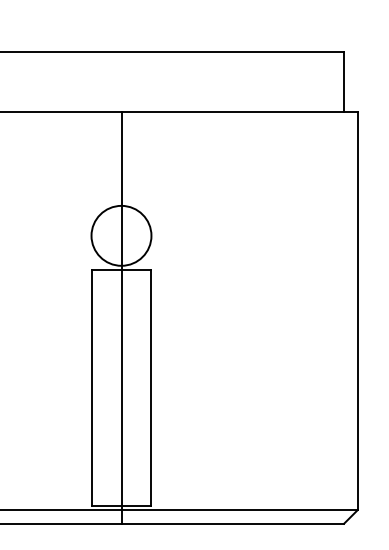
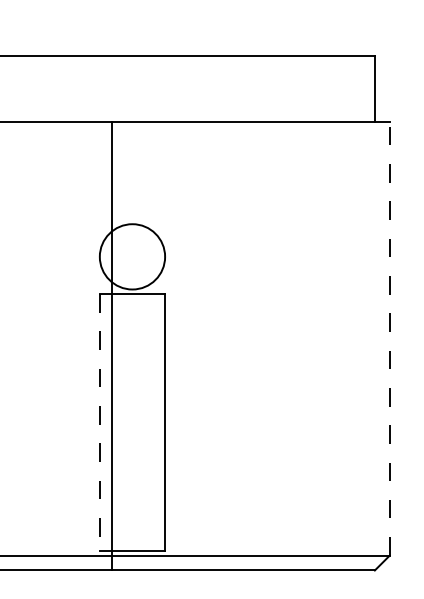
line: (357, 311) -> (389, 339), solid -> dashed
line: (121, 317) -> (111, 345), moved
line: (91, 388) -> (99, 423), solid -> dashed

